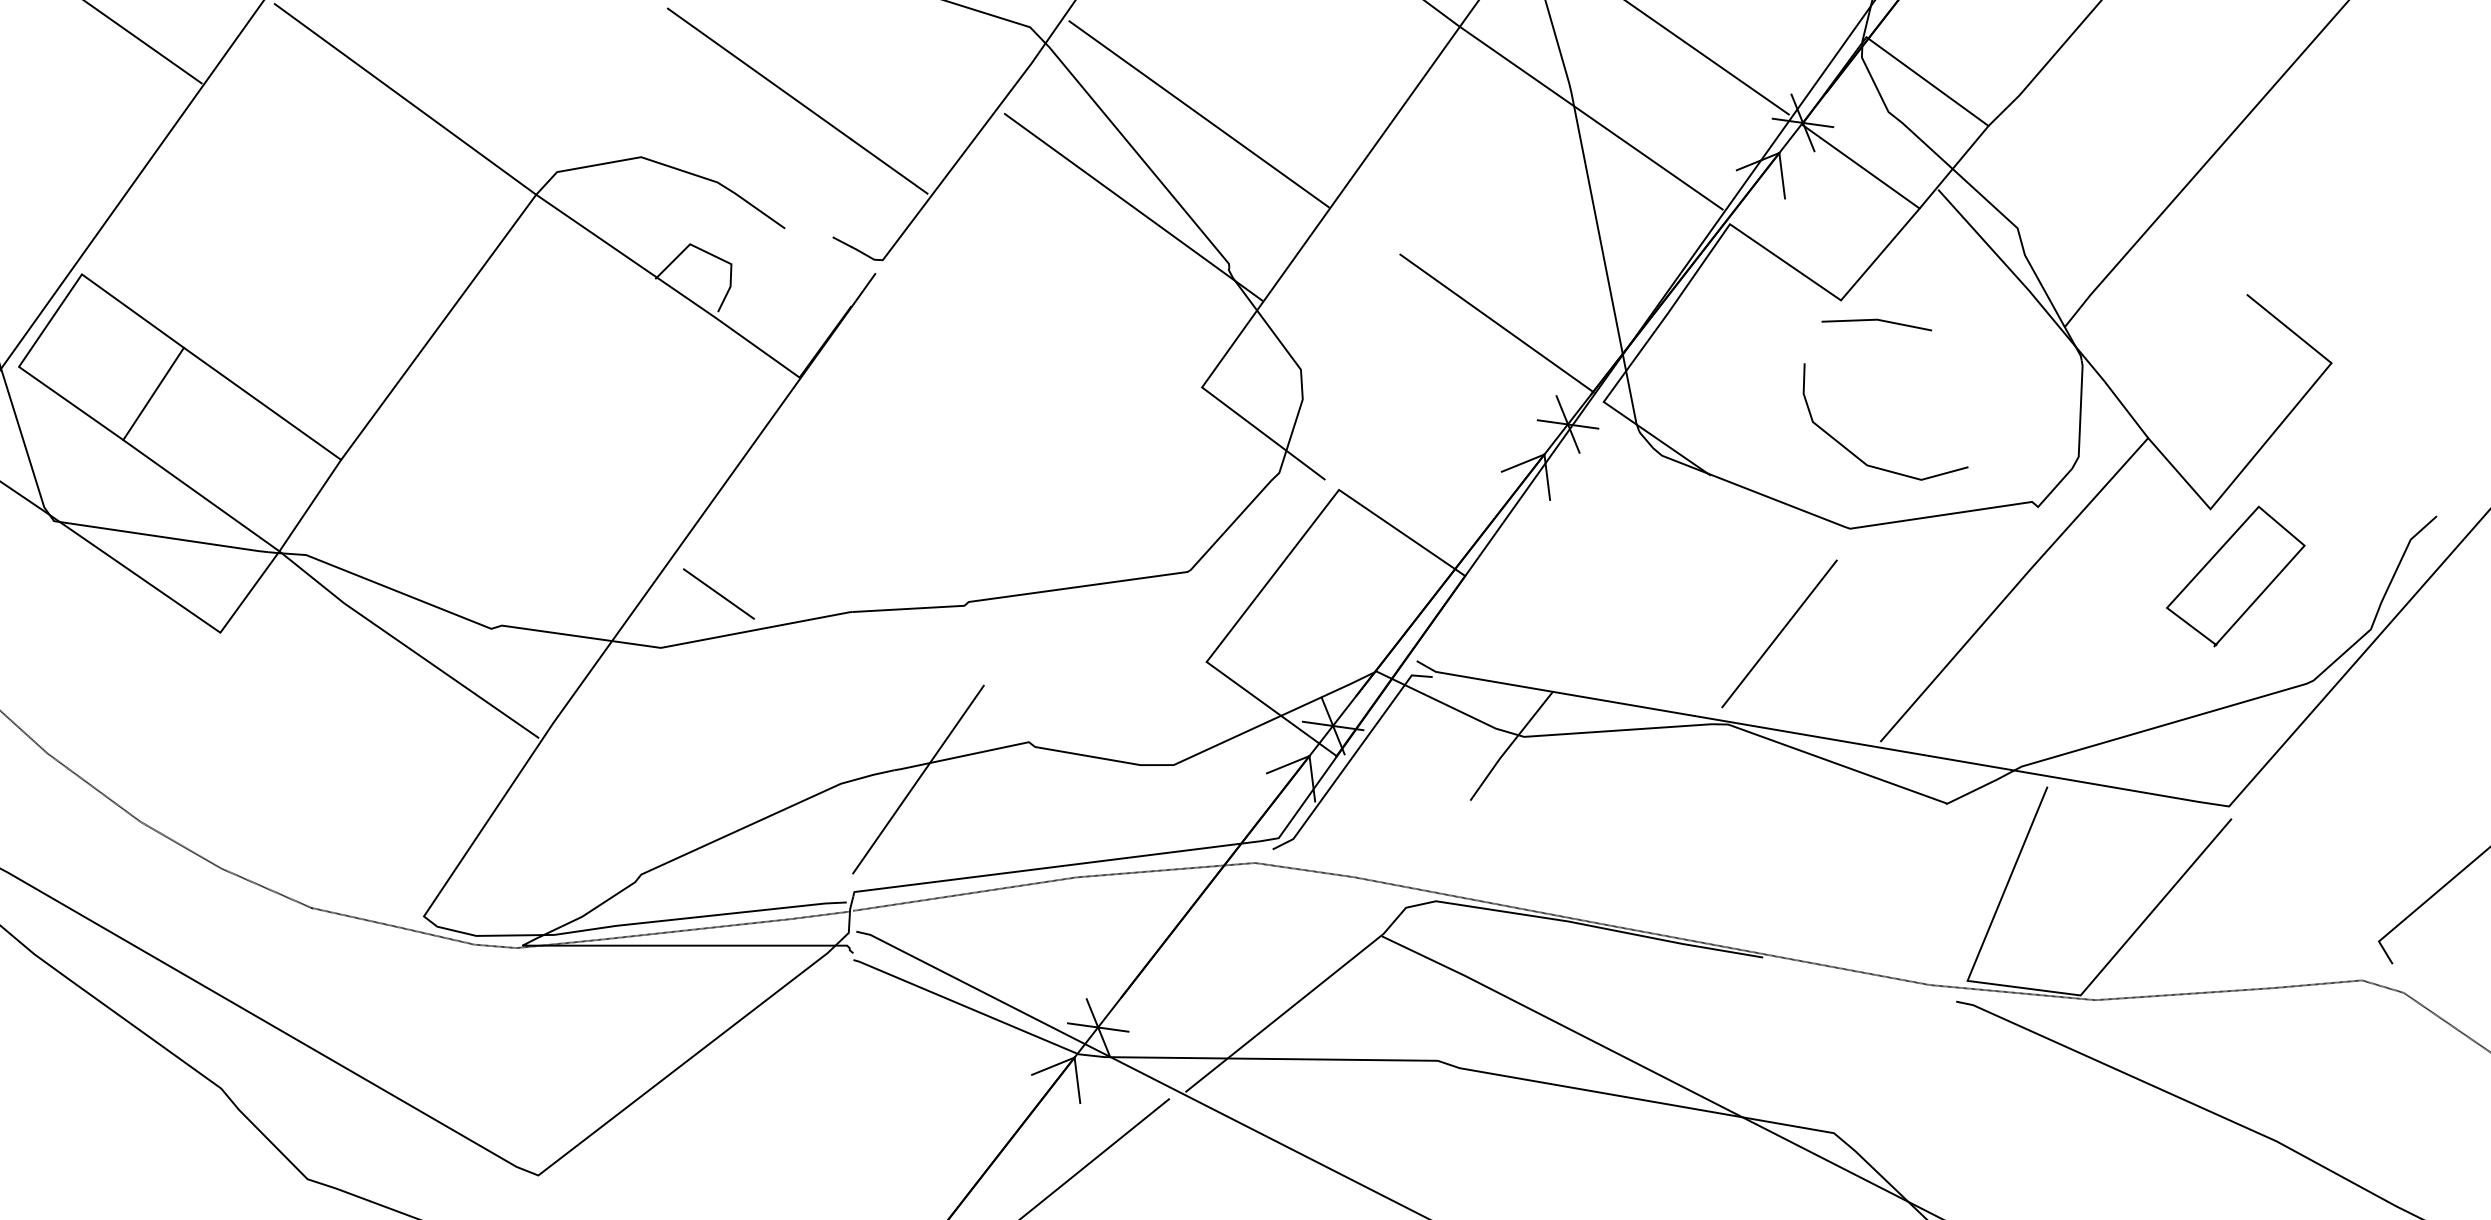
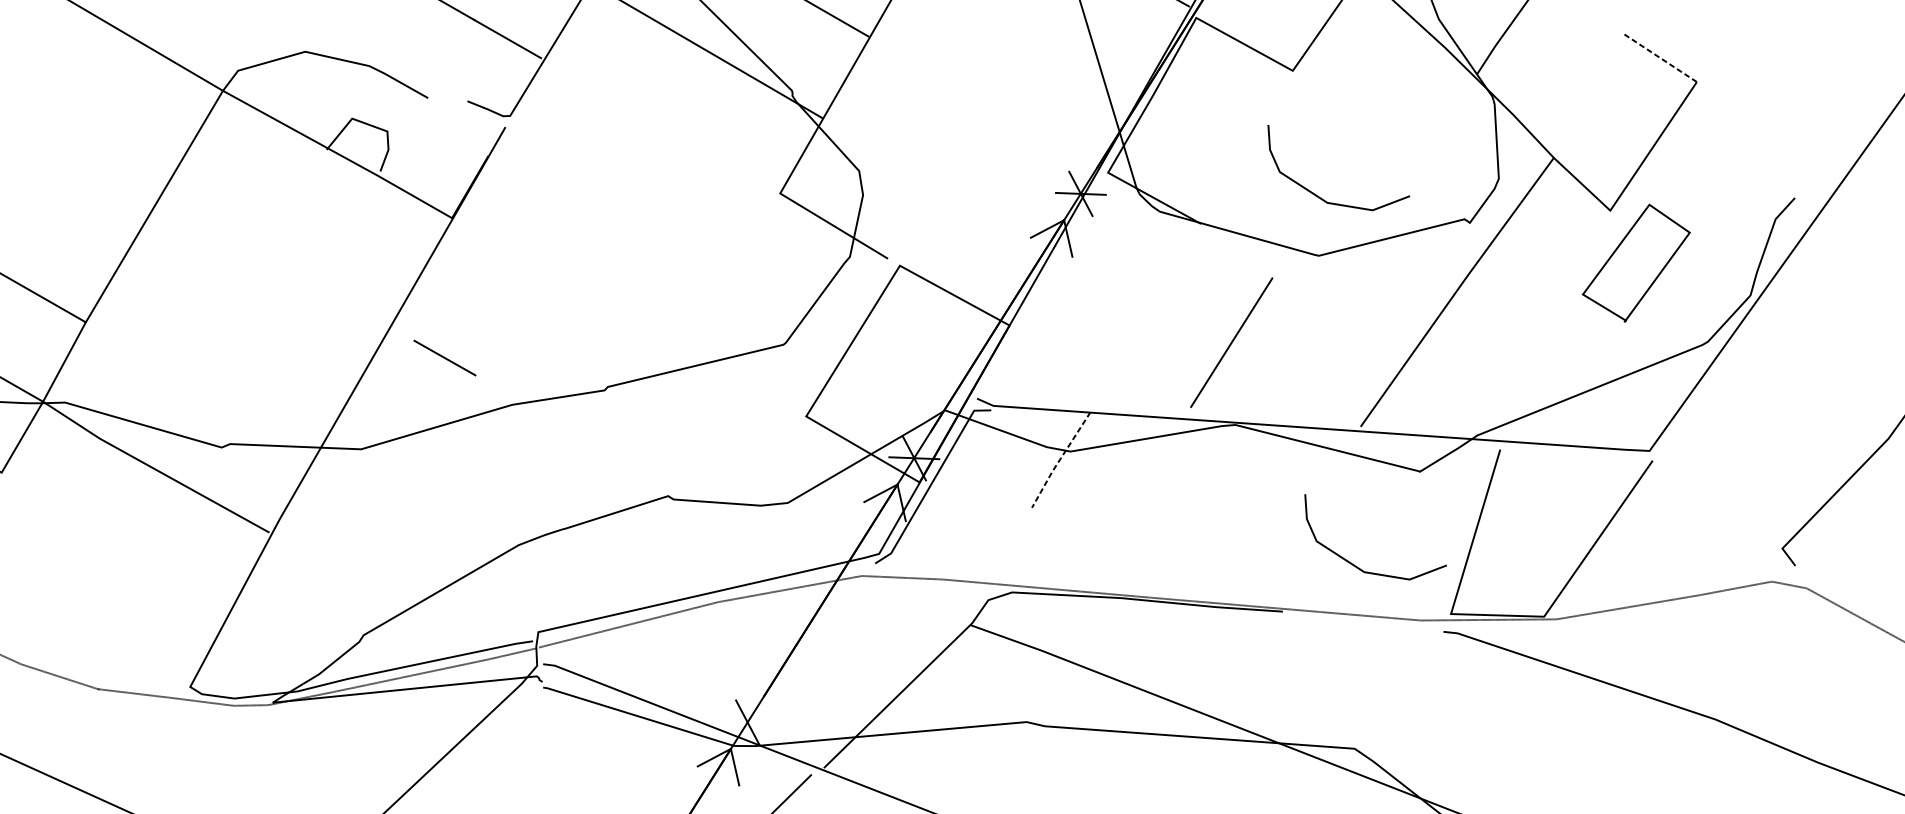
line: (1876, 320) -> (1323, 84), removed
line: (1496, 323) -> (1014, 117), removed
line: (2289, 328) -> (1659, 57), solid -> dashed
line: (718, 593) -> (444, 357), moved
line: (1779, 633) -> (1231, 342), moved
line: (1509, 746) -> (1059, 460), solid -> dashed
line: (918, 779) -> (581, 535), removed
curve: (1855, 908) -> (1353, 564), added
line: (1097, 1027) -> (747, 722), removed

